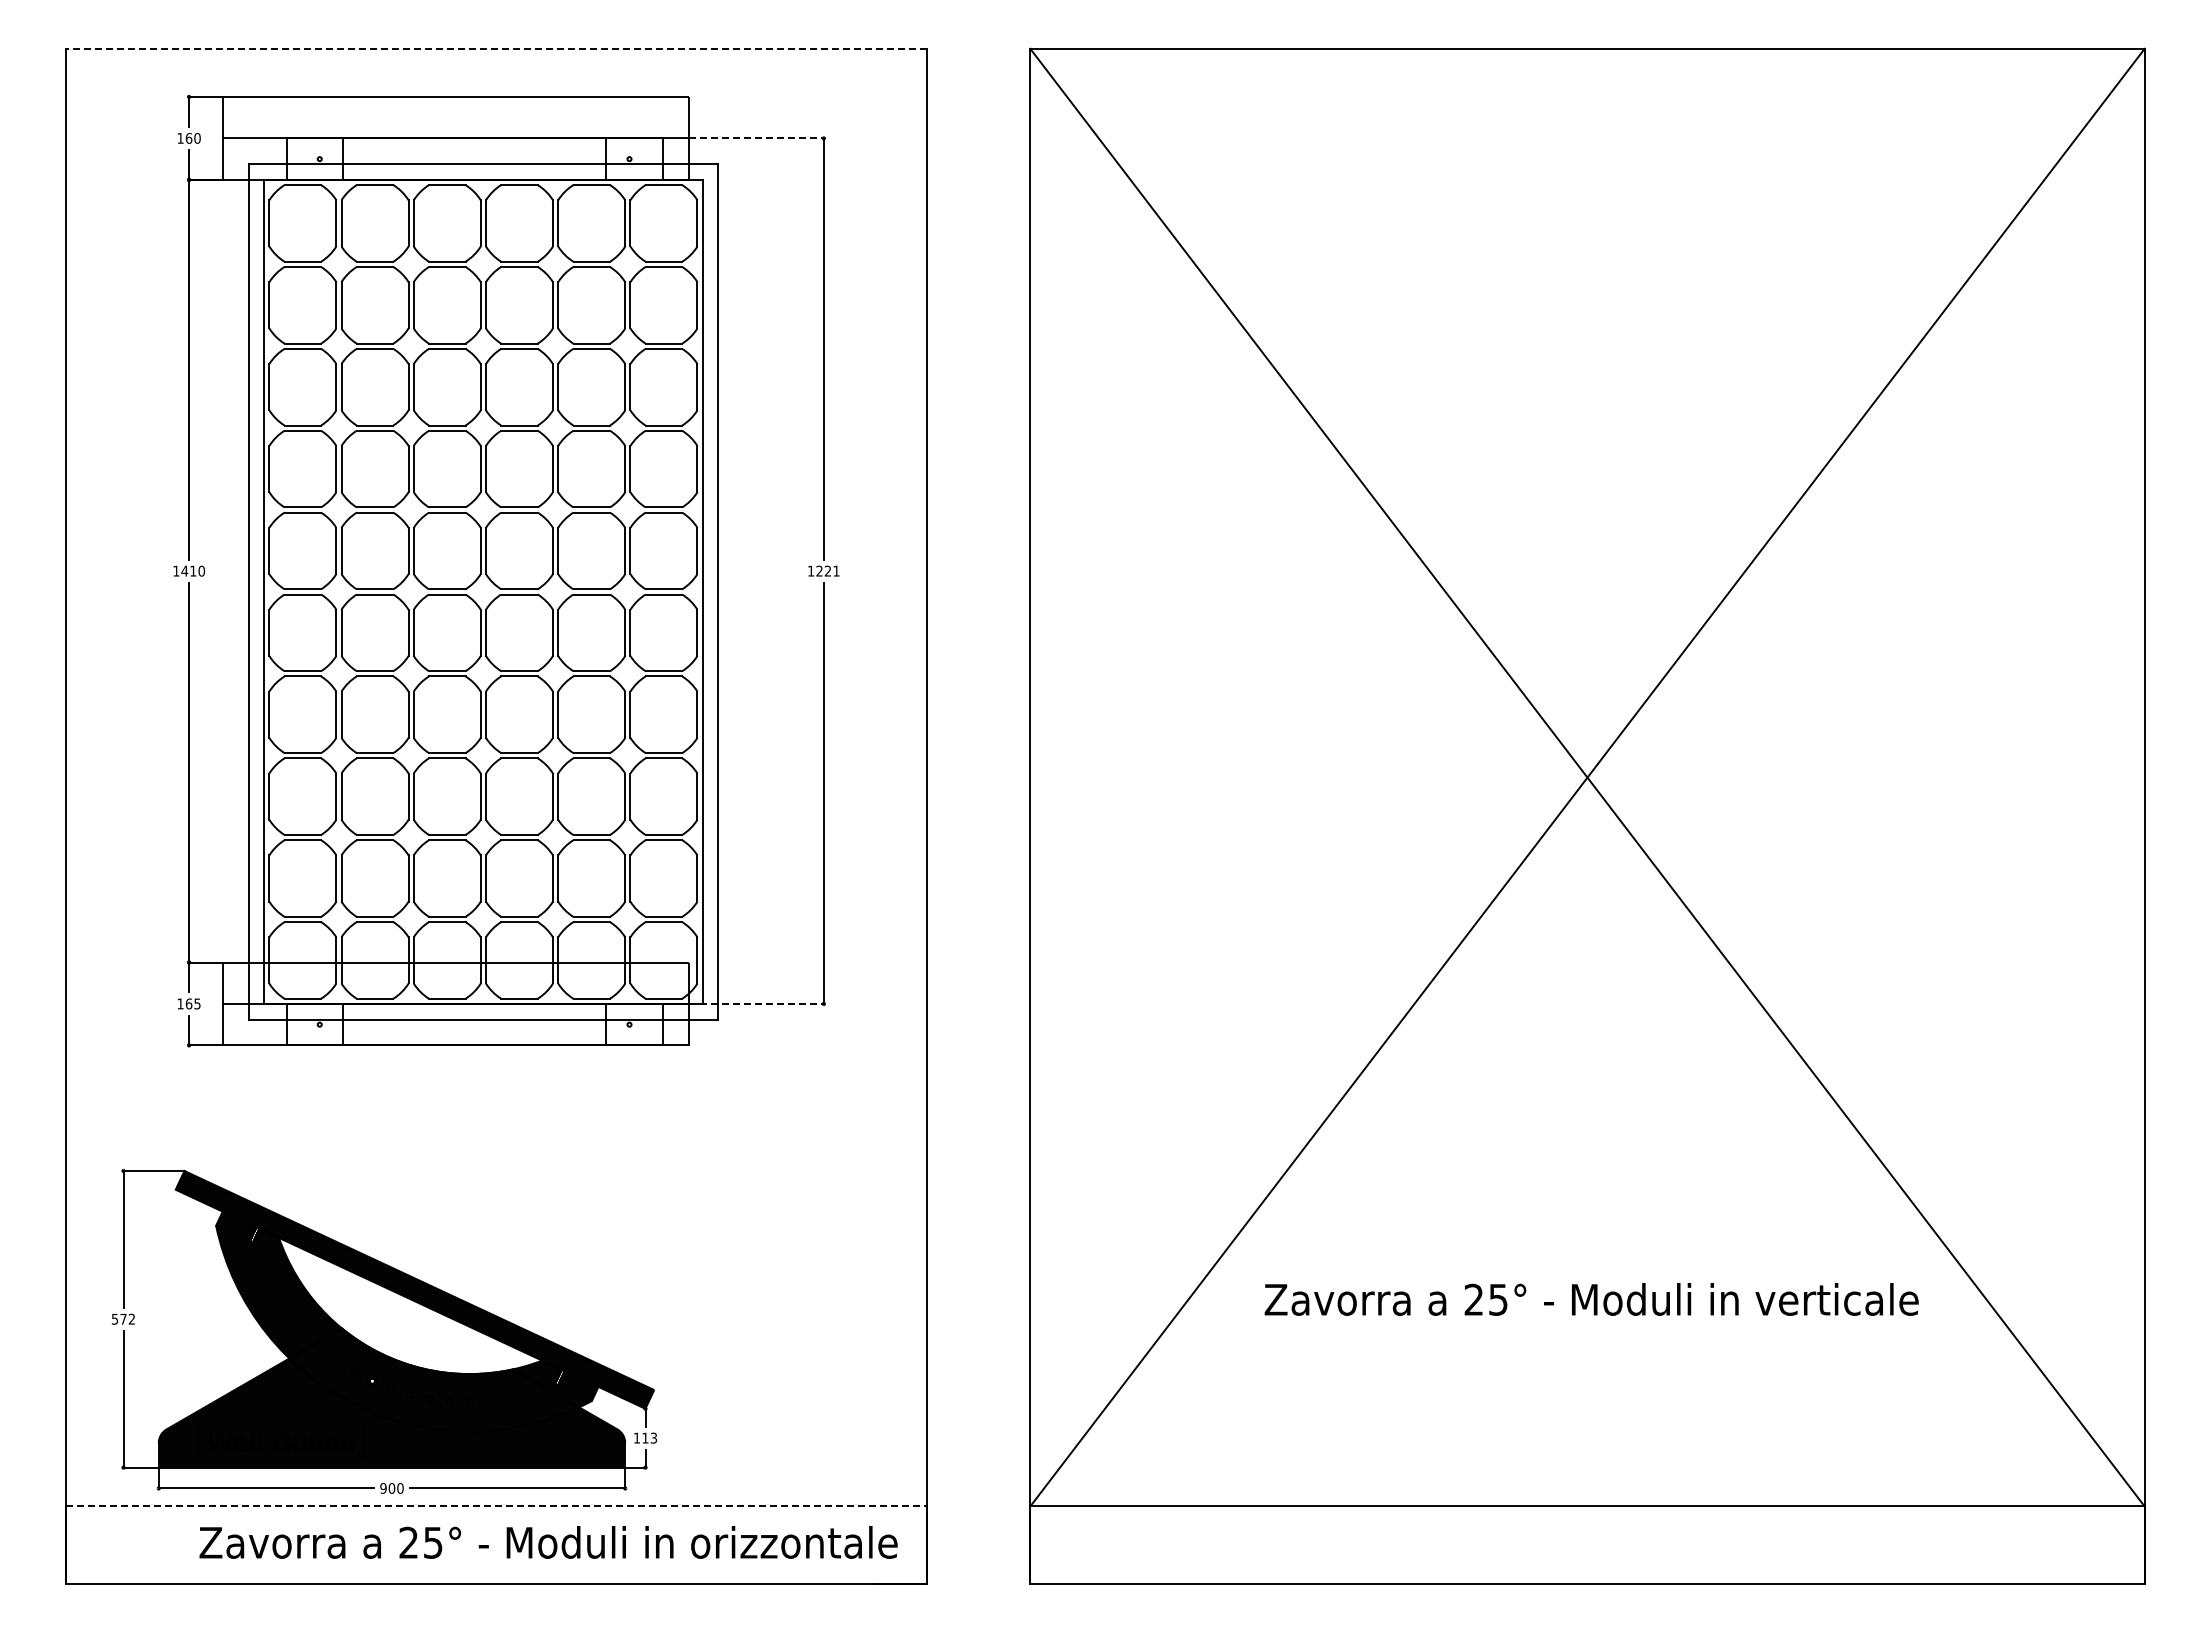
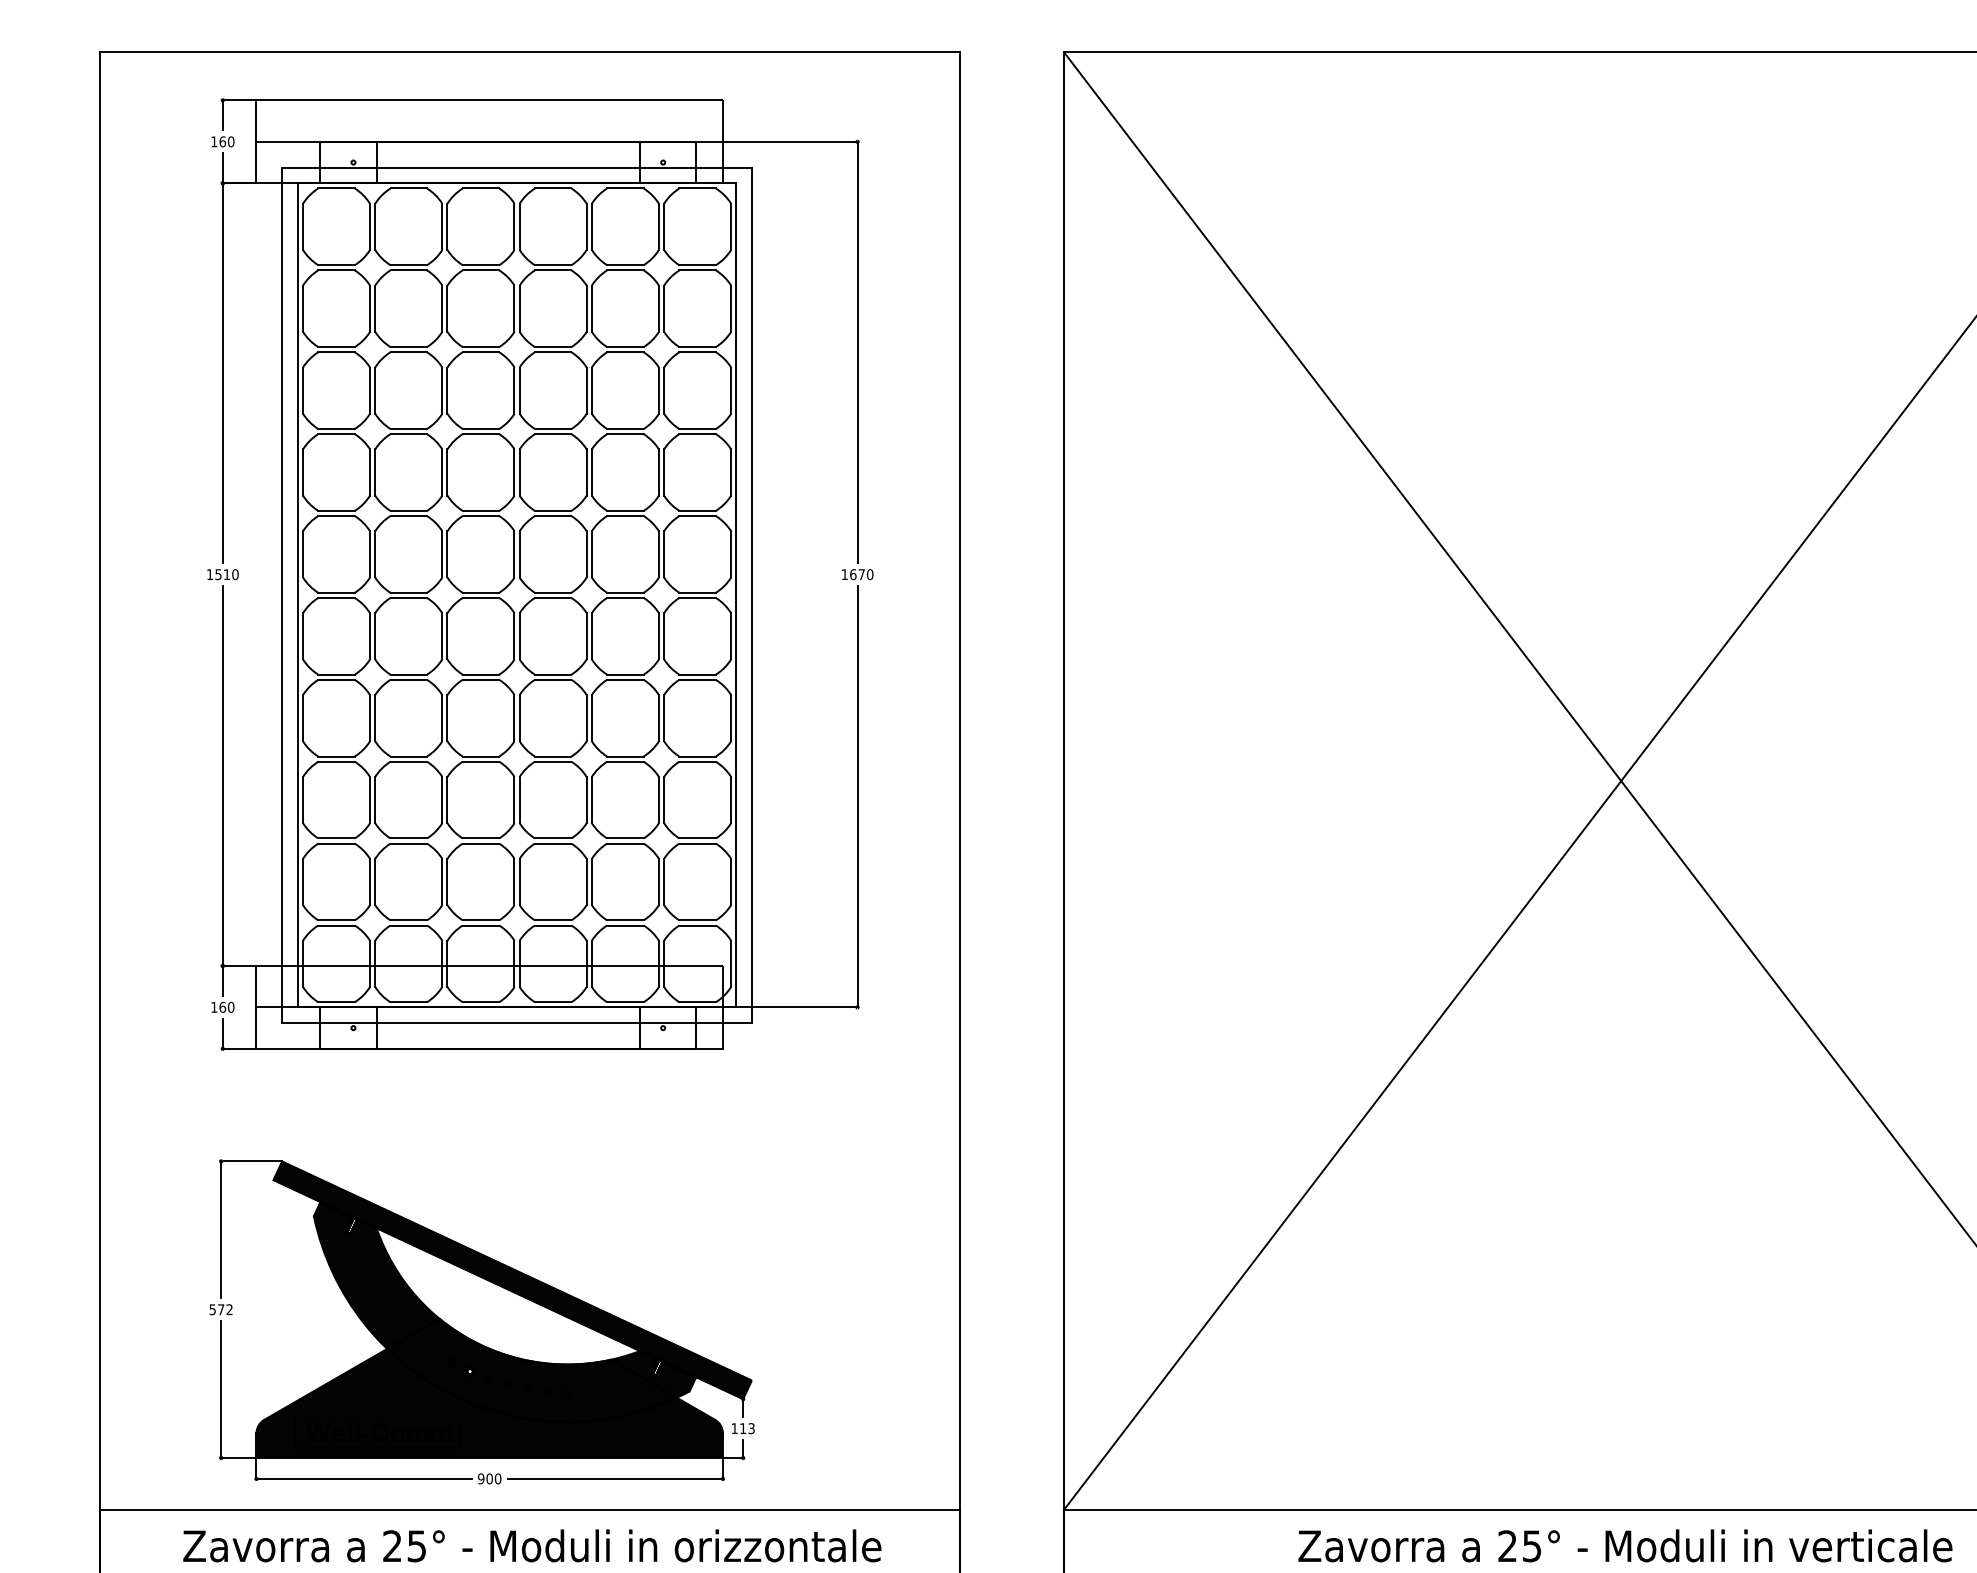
line: (495, 48) -> (529, 51), dashed -> solid
line: (757, 138) -> (791, 141), dashed -> solid
text: (184, 570) -> (218, 573), 1410 -> 1510
text: (827, 570) -> (861, 573), 1221 -> 1670
text: (197, 1003) -> (231, 1006), 165 -> 160
line: (757, 1003) -> (791, 1006), dashed -> solid
text: (1591, 1299) -> (1625, 1545), moved
part: (384, 1330) -> (482, 1320), moved
line: (496, 1506) -> (530, 1509), dashed -> solid
text: (548, 1542) -> (532, 1545), moved

